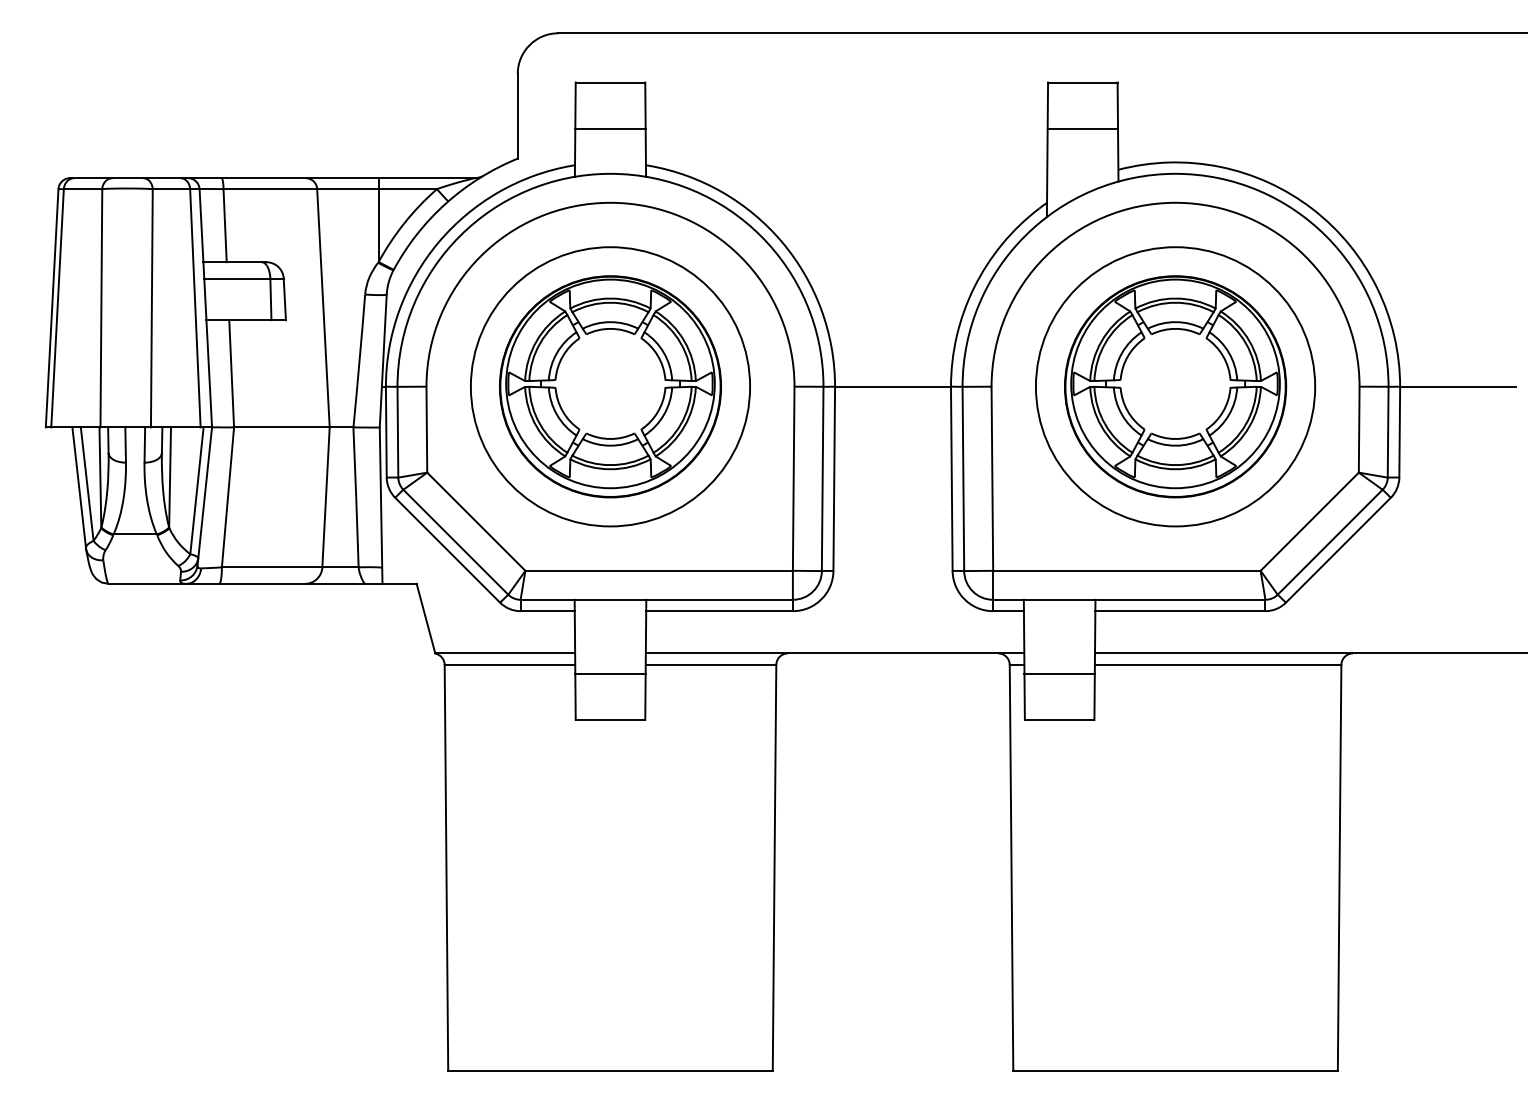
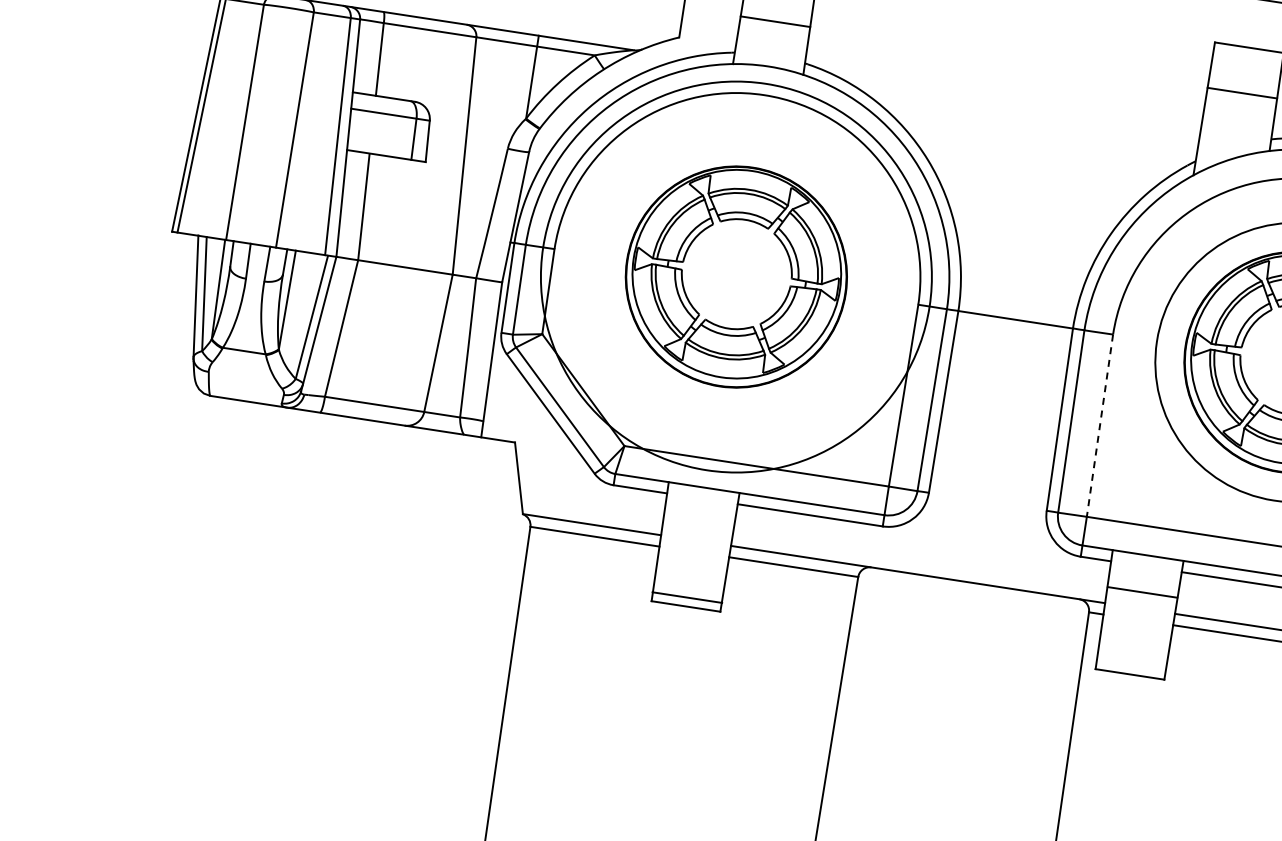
circle: (610, 386) -> (736, 276), size x1.4
line: (992, 479) -> (1100, 426), solid -> dashed
line: (610, 674) -> (687, 597), moved
line: (1059, 674) -> (1142, 592), moved

